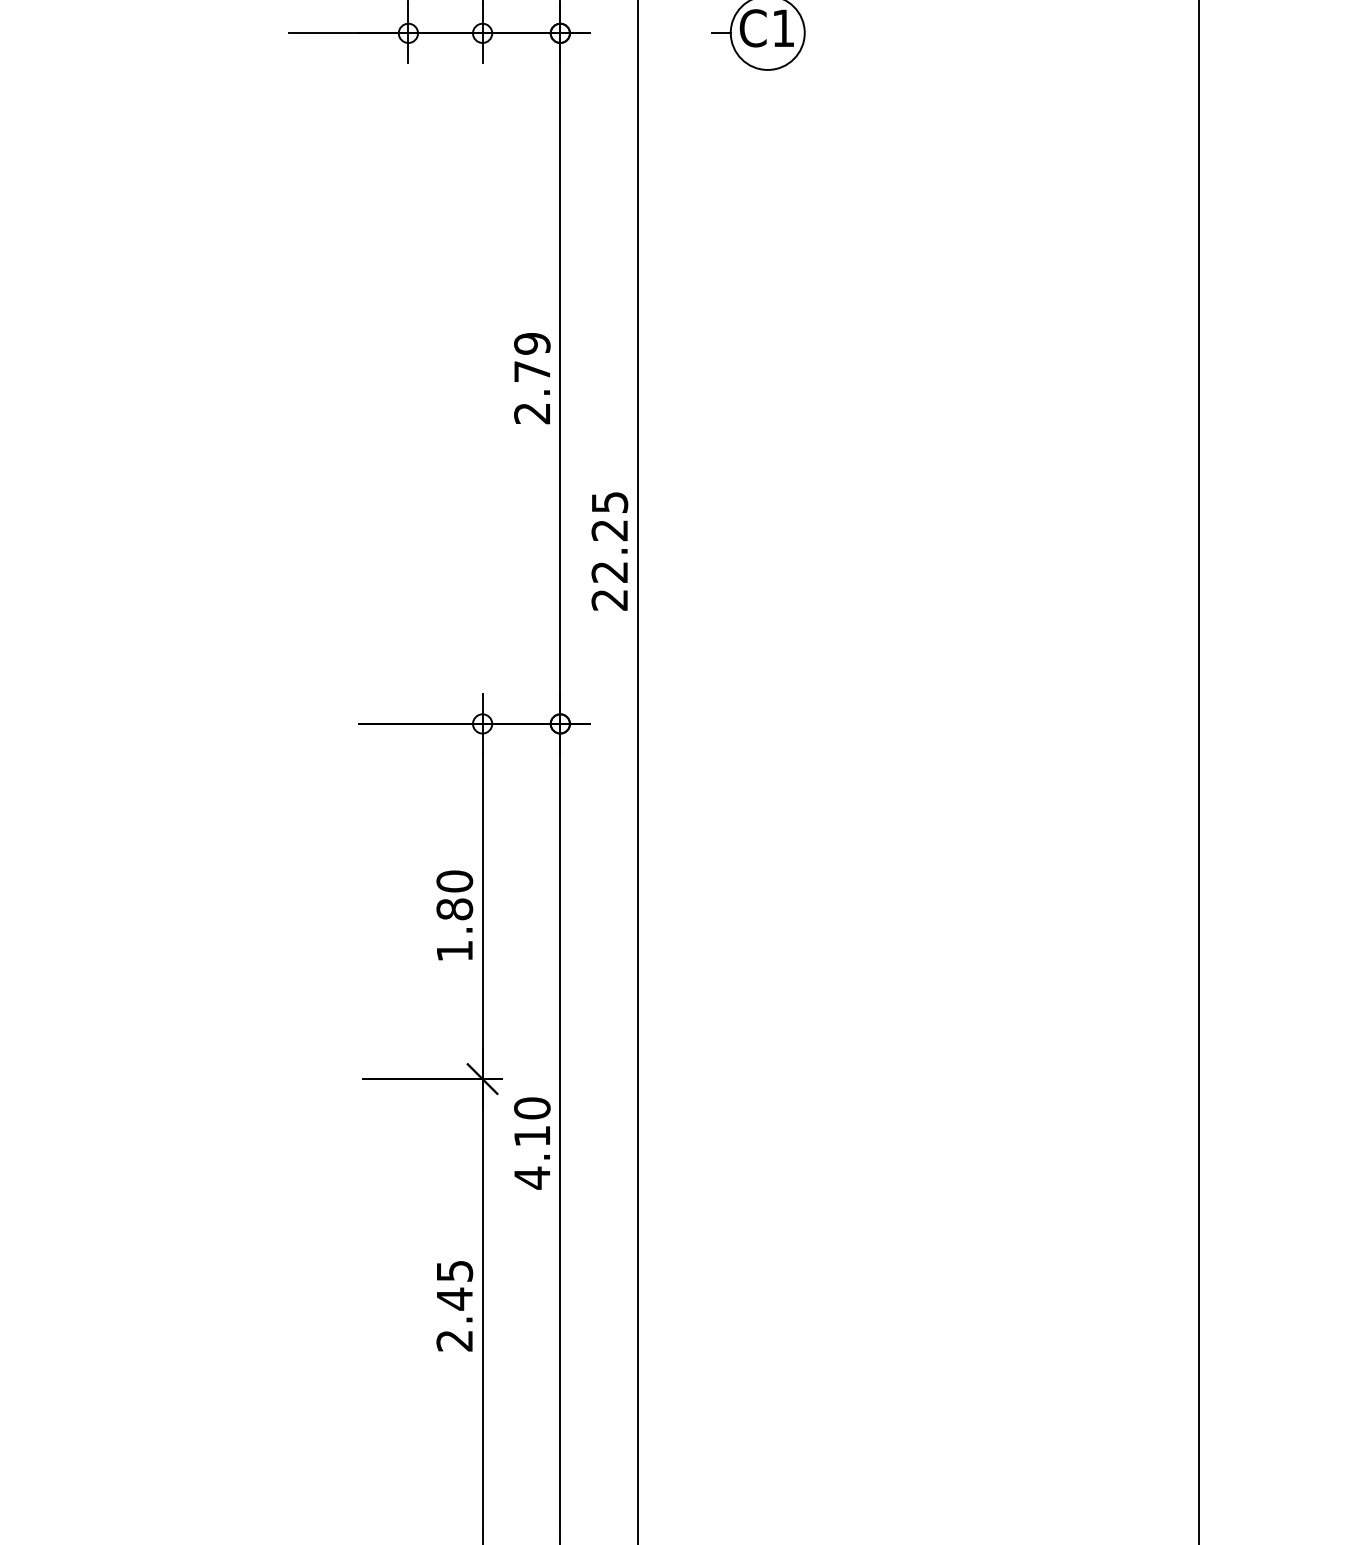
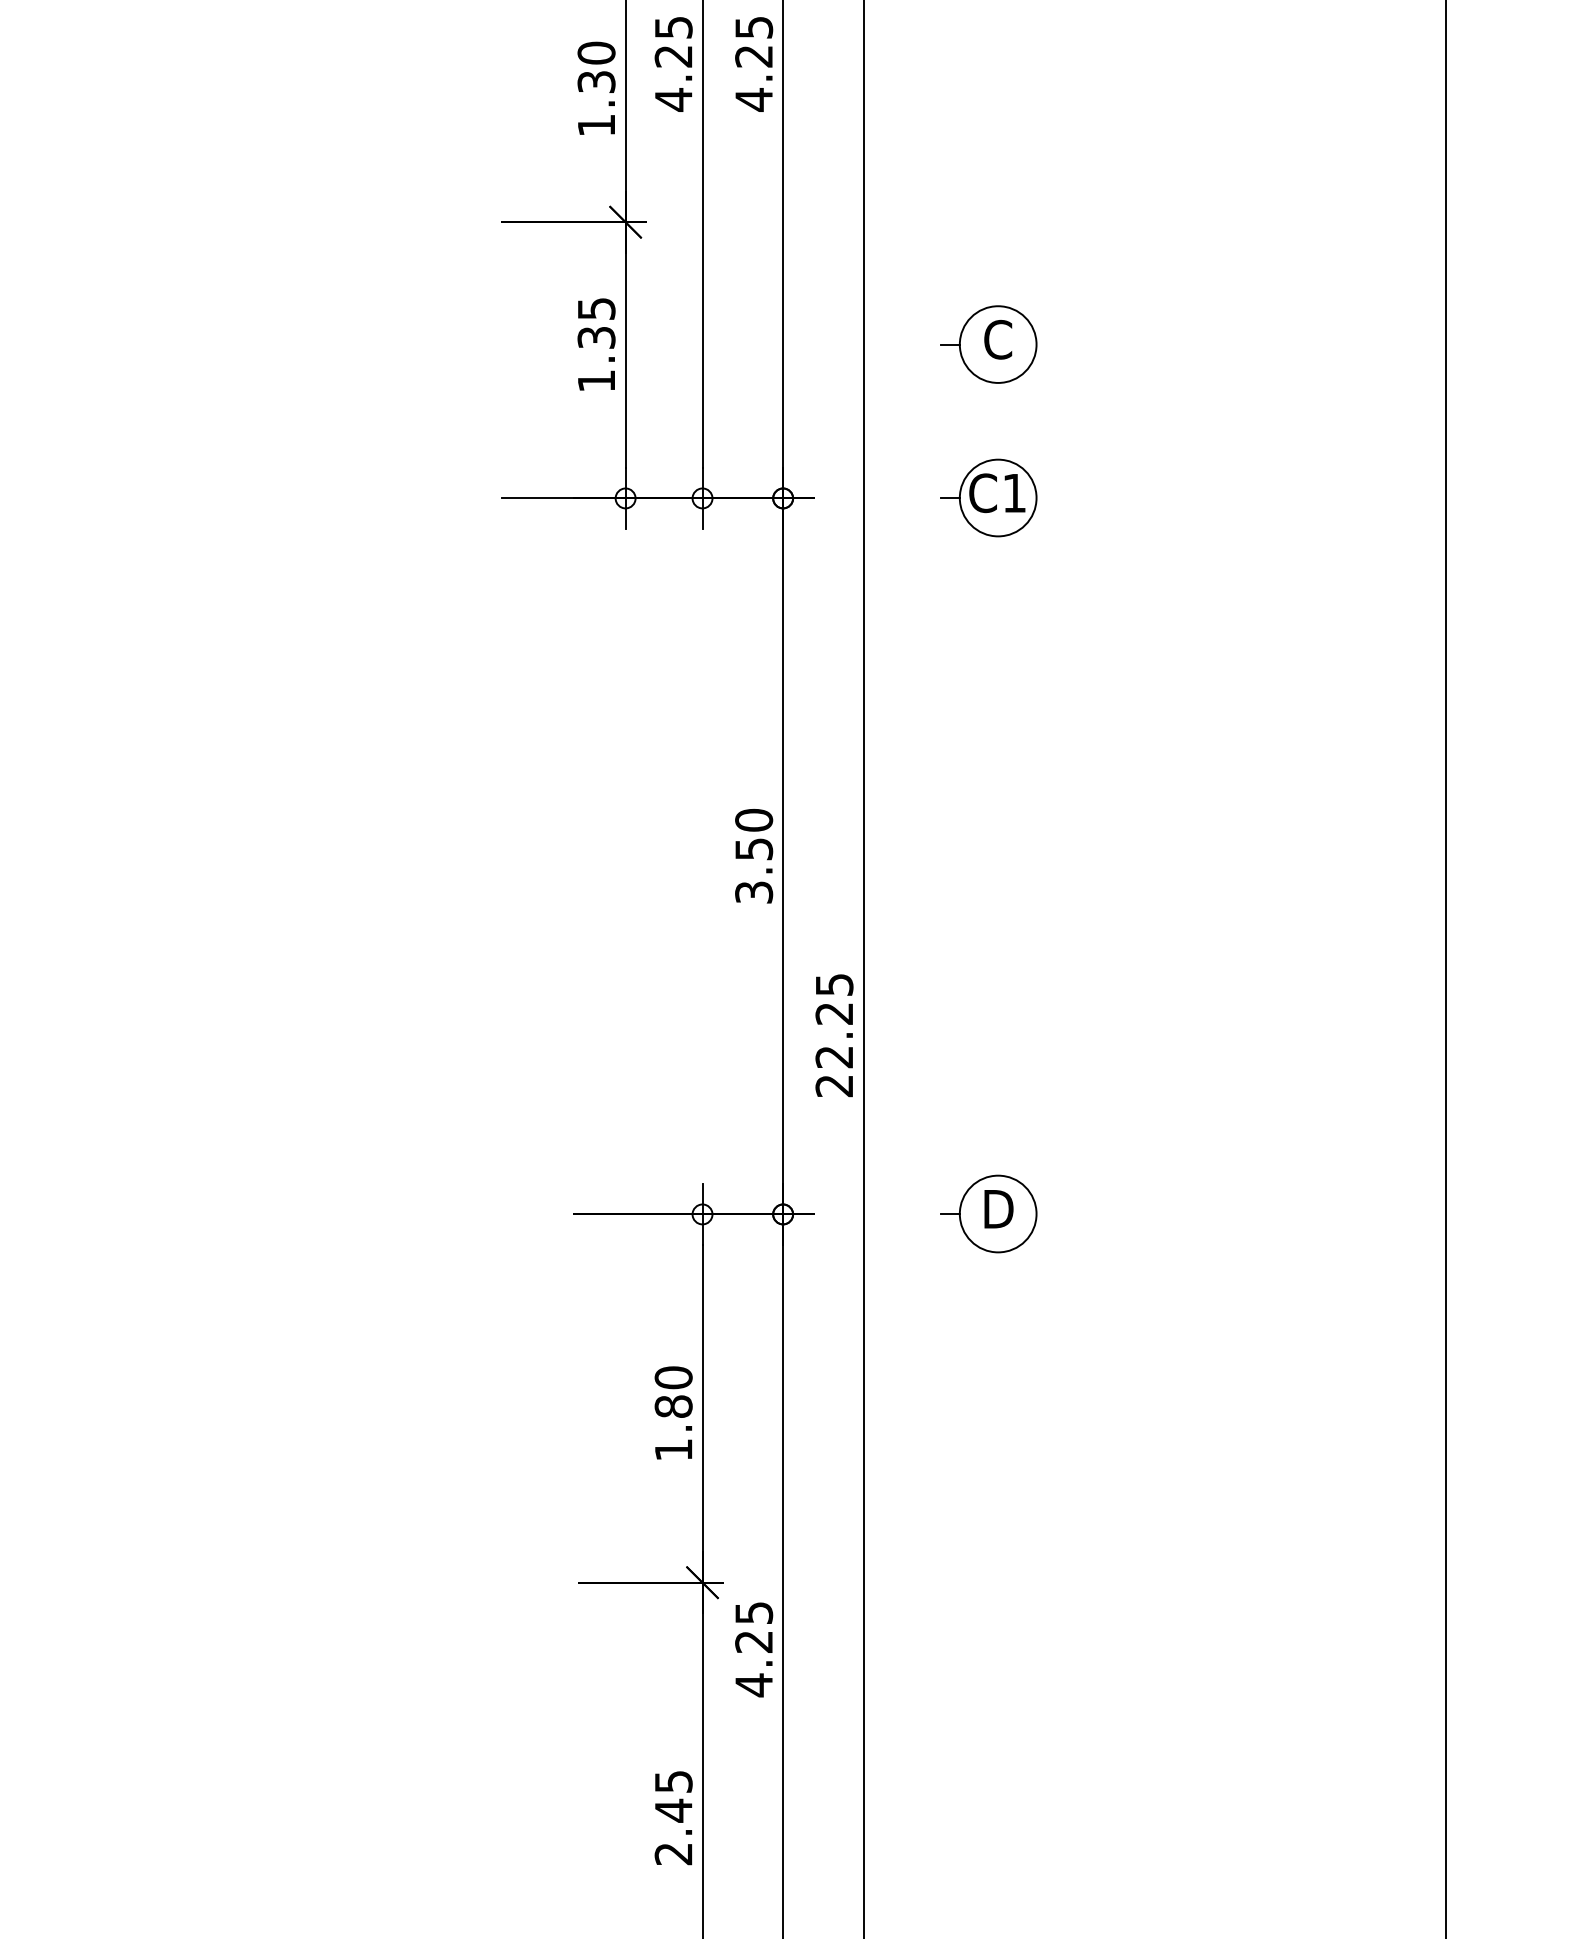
text: (532, 377) -> (754, 855), 2.79 -> 3.50
part: (758, 723) -> (988, 1213), added
text: (532, 1121) -> (754, 1626), 4.10 -> 4.25

